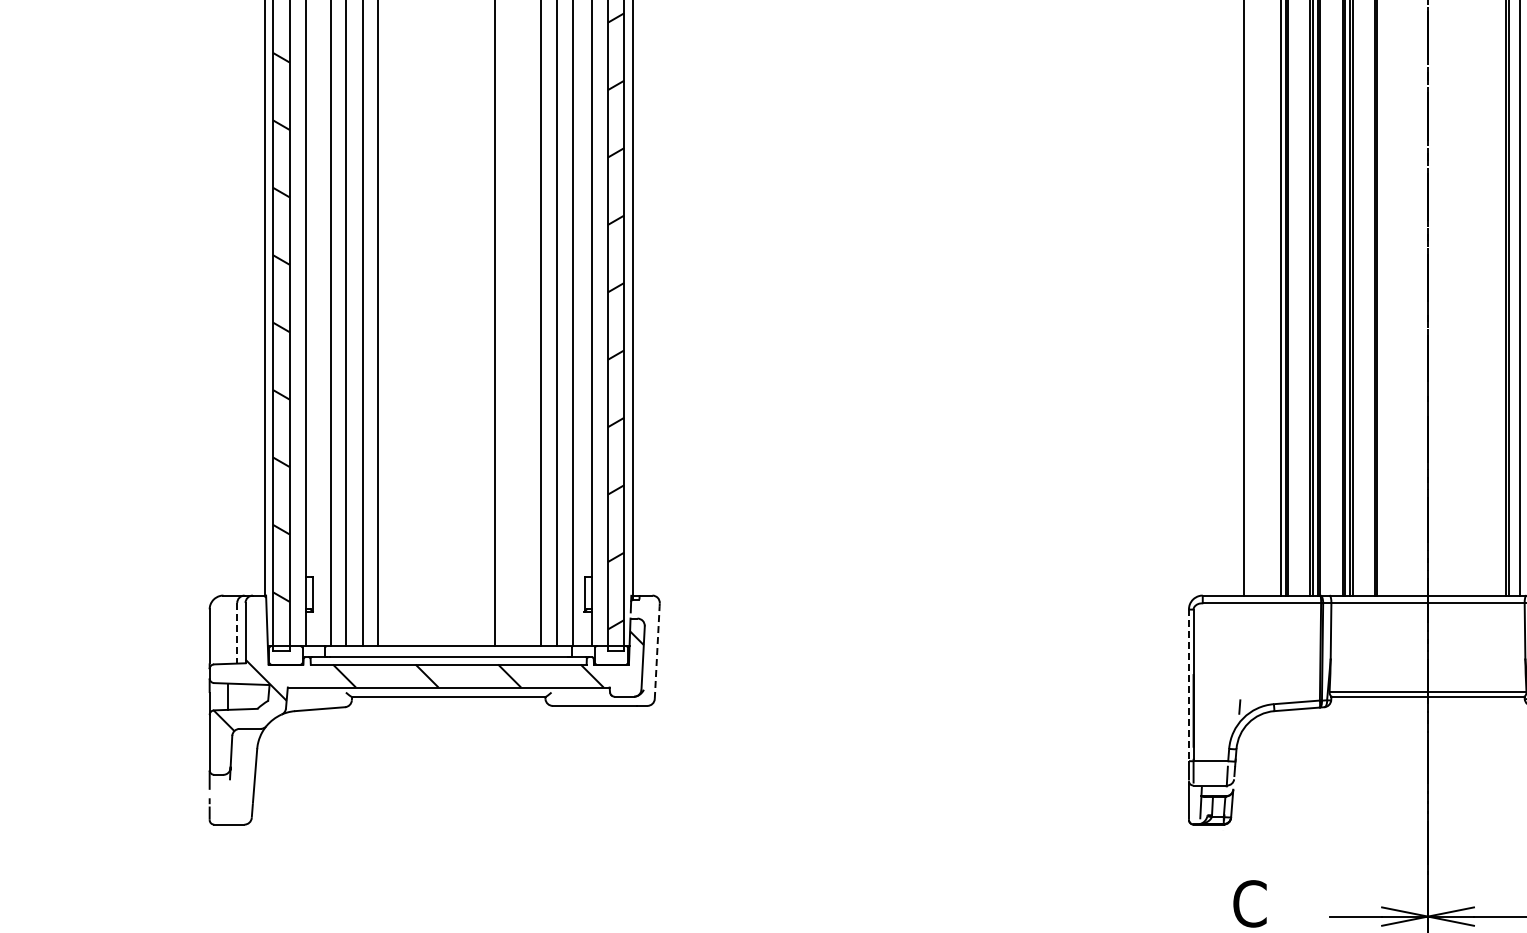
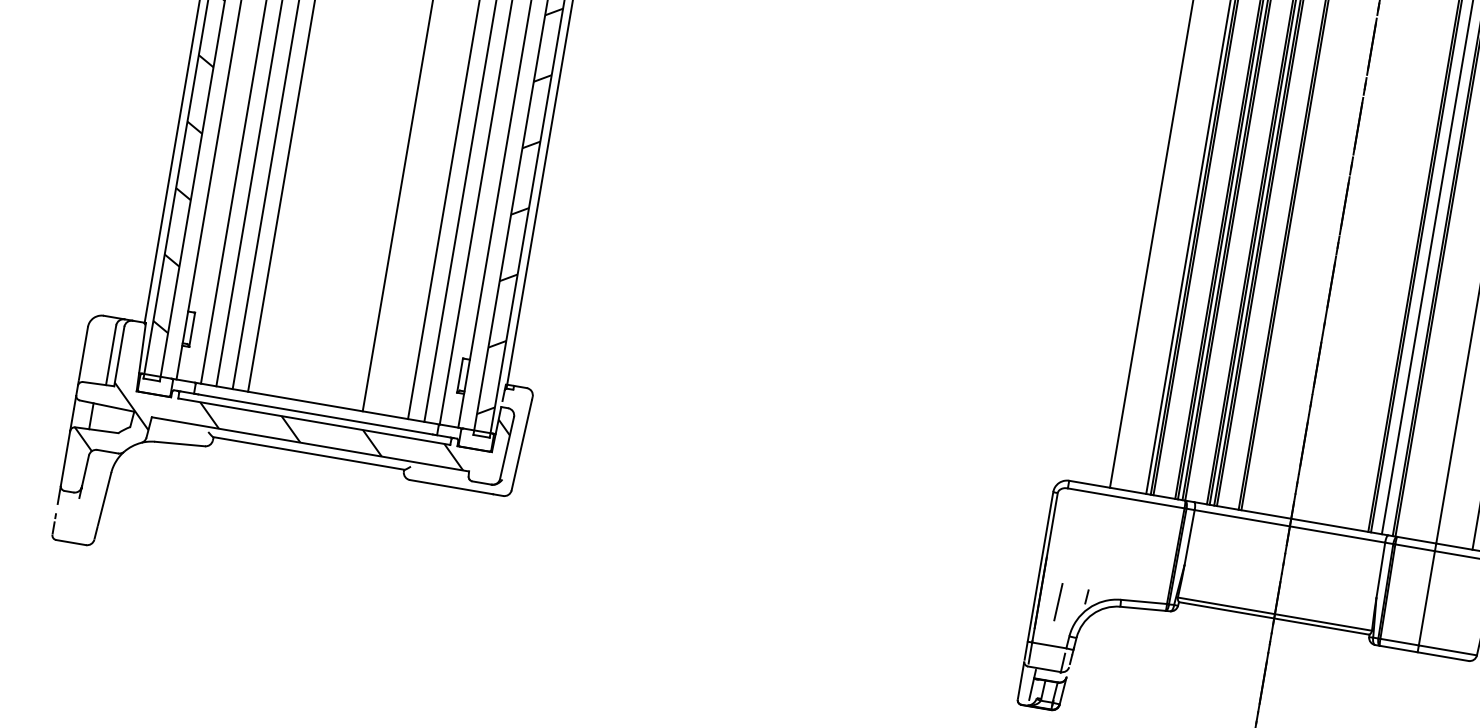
line: (237, 633) -> (111, 355), dashed -> solid
line: (657, 652) -> (522, 445), dashed -> solid
line: (1188, 685) -> (1039, 567), dashed -> solid
line: (1212, 716) -> (1058, 601), added

